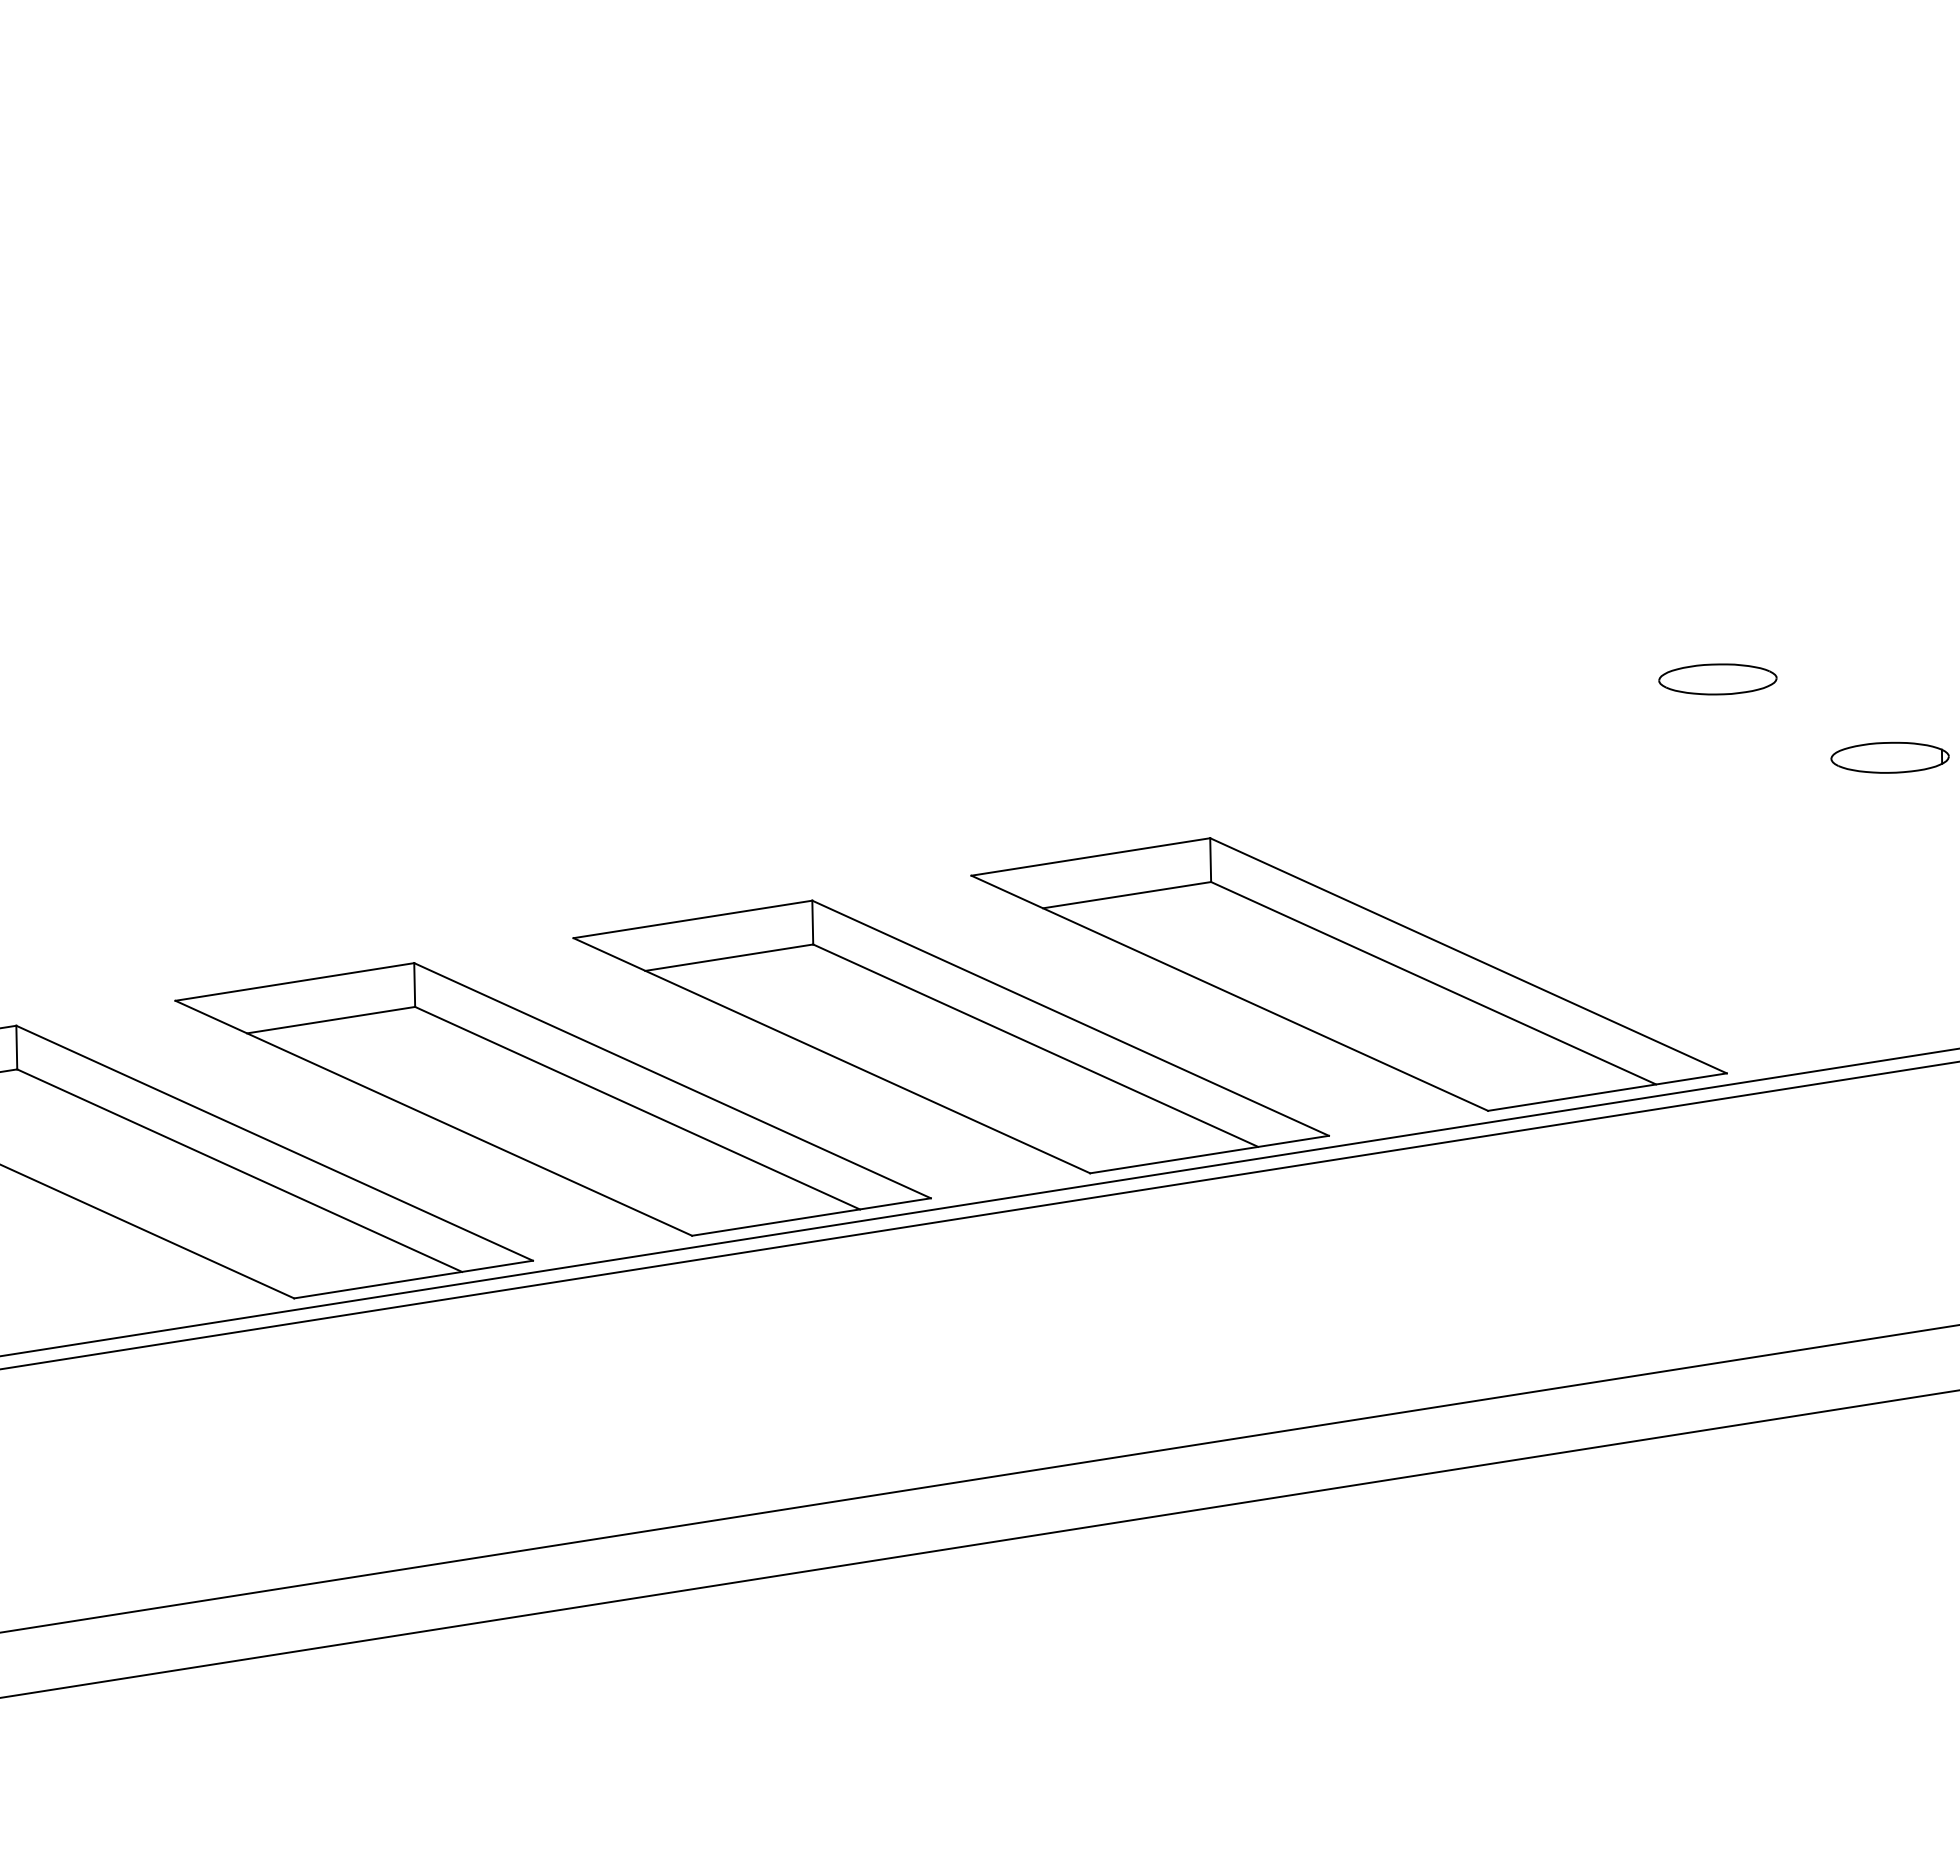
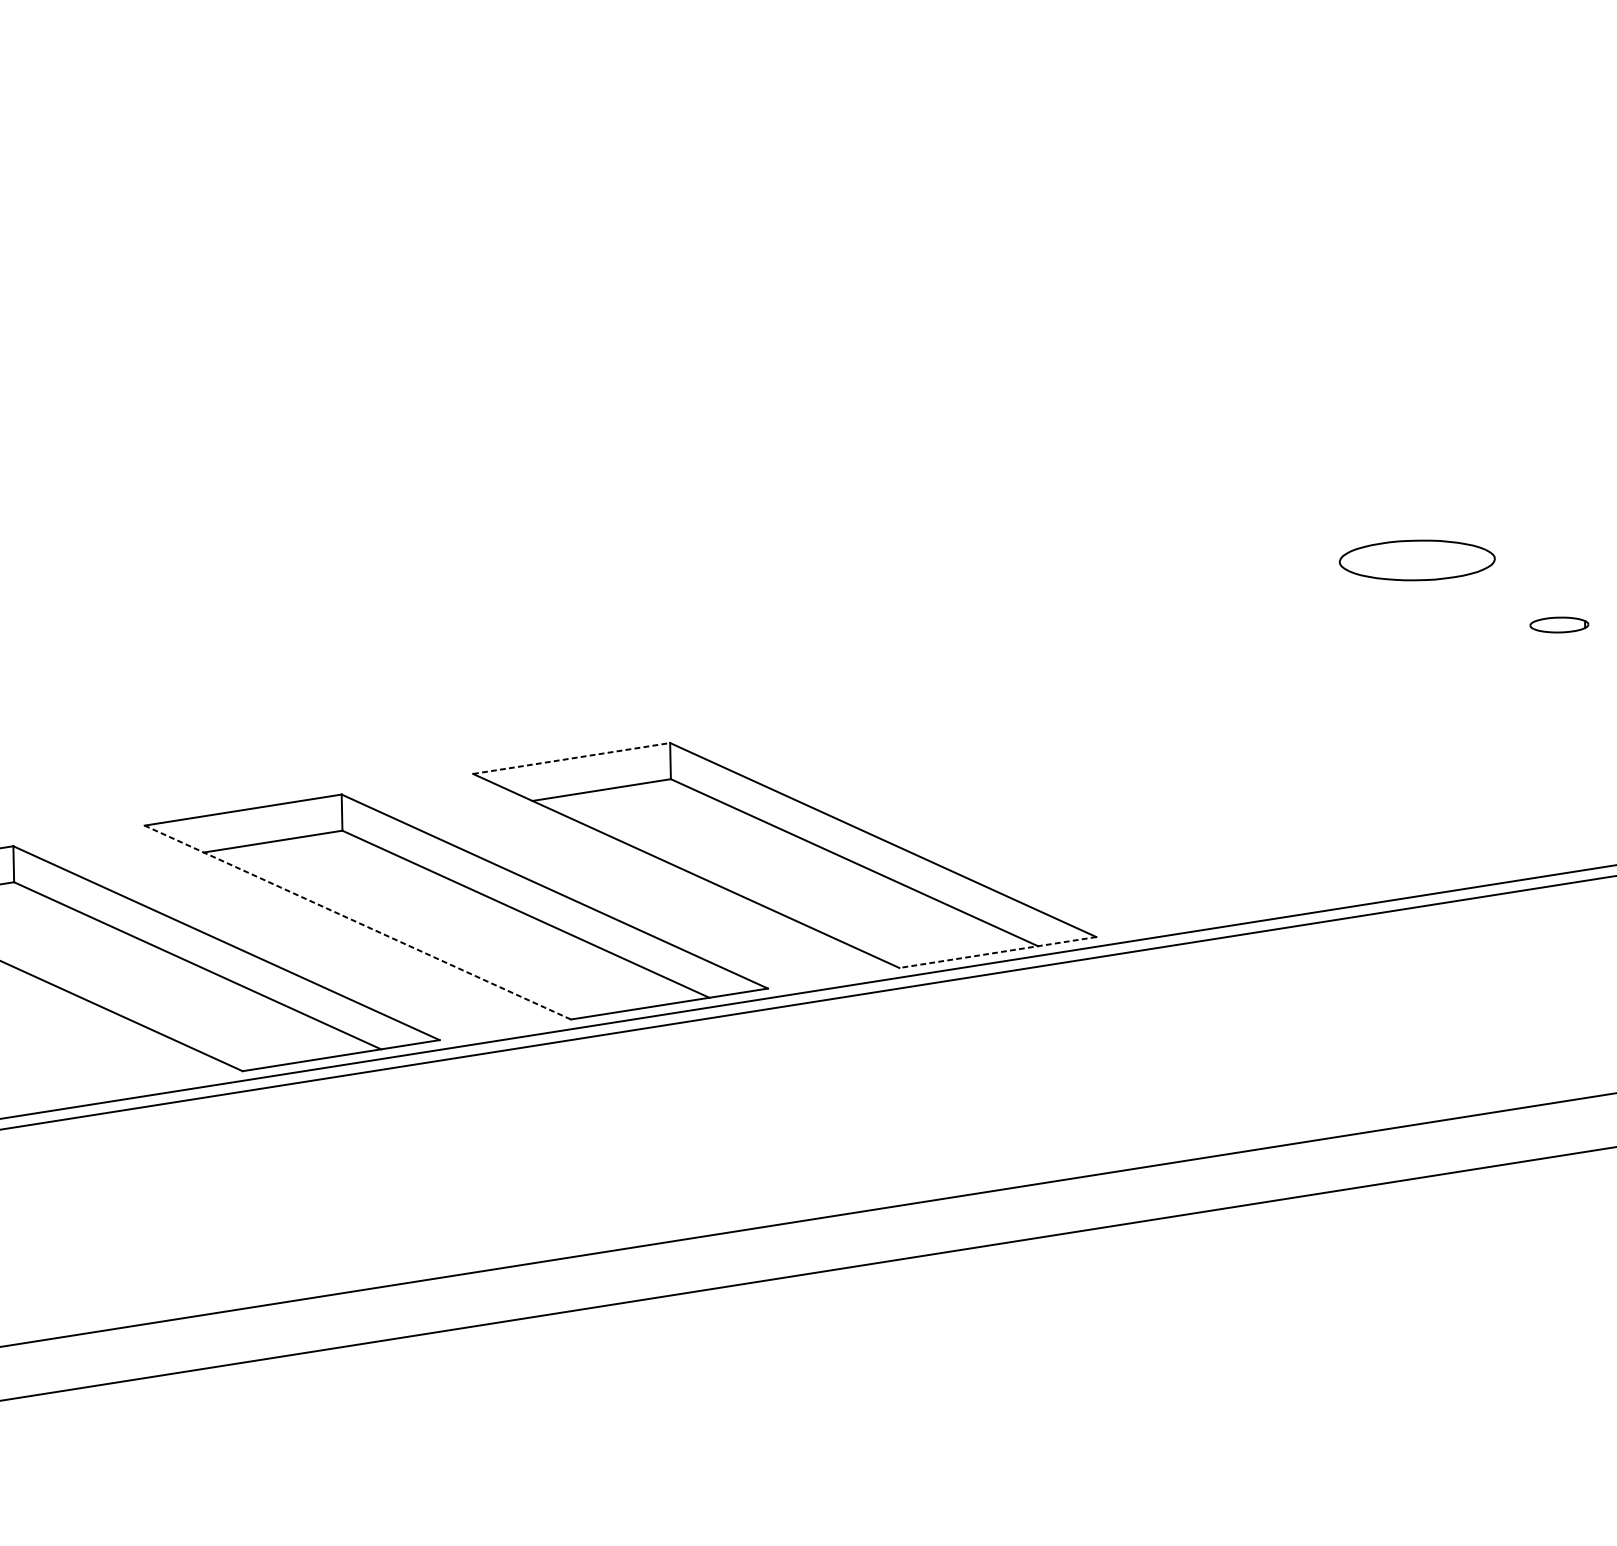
part: (1717, 679) -> (1417, 560), size x1.6
part: (1889, 757) -> (1558, 624), size x0.6
line: (692, 919) -> (571, 758), solid -> dashed
part: (1348, 974) -> (1112, 803), removed
line: (433, 1118) -> (357, 922), solid -> dashed
line: (1209, 1154) -> (997, 952), solid -> dashed

